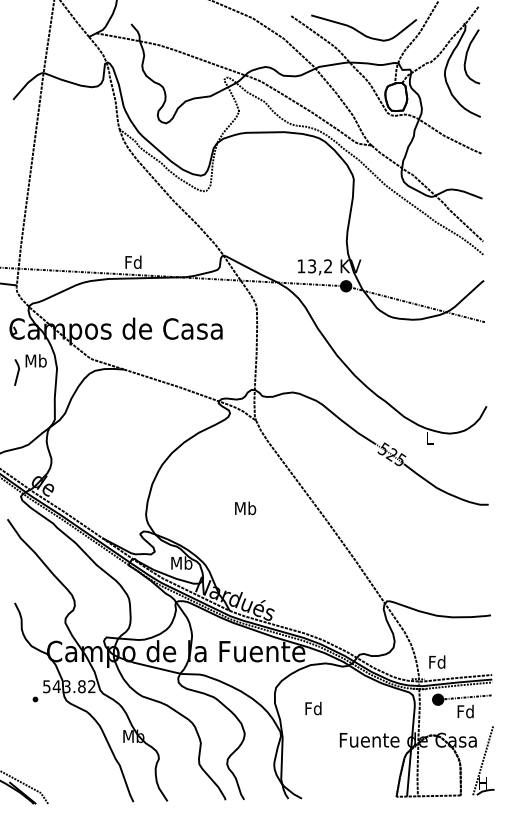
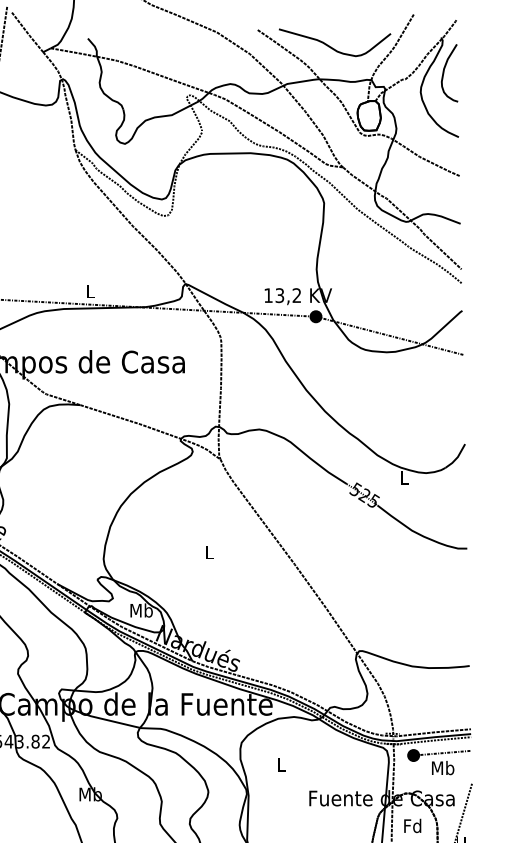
text: (133, 261) -> (90, 290), Fd -> L
text: (245, 508) -> (209, 552), Mb -> L
text: (437, 661) -> (412, 825), moved
text: (313, 708) -> (281, 764), Fd -> L
text: (465, 711) -> (442, 768), Fd -> Mb

